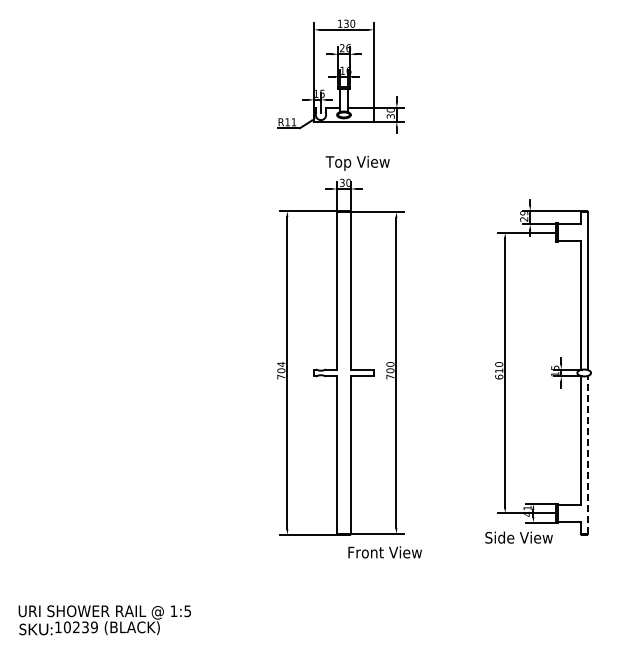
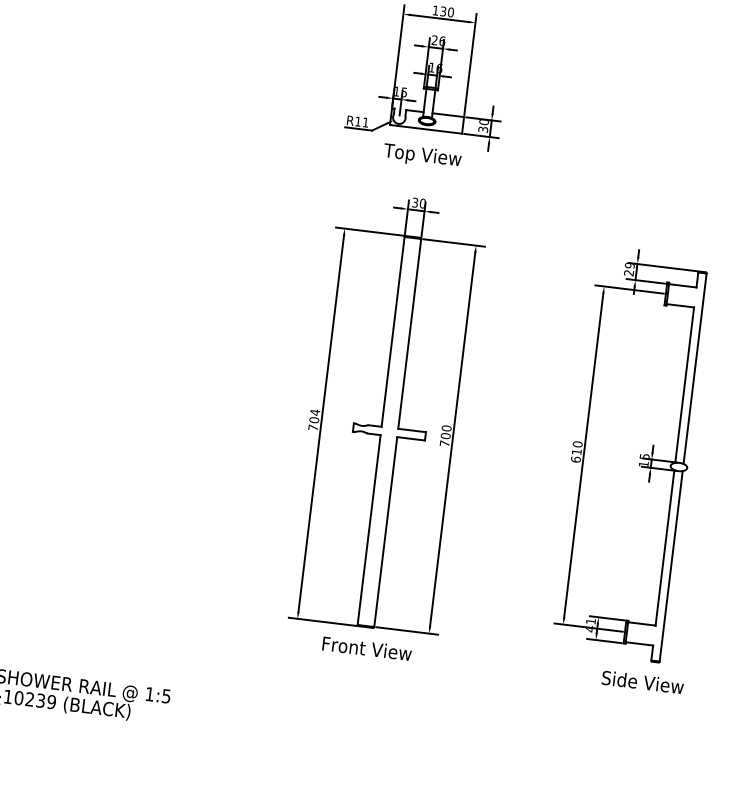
text: (357, 162) -> (422, 155), moved
line: (587, 454) -> (671, 565), dashed -> solid
text: (518, 537) -> (642, 682), moved
text: (384, 552) -> (366, 648), moved

